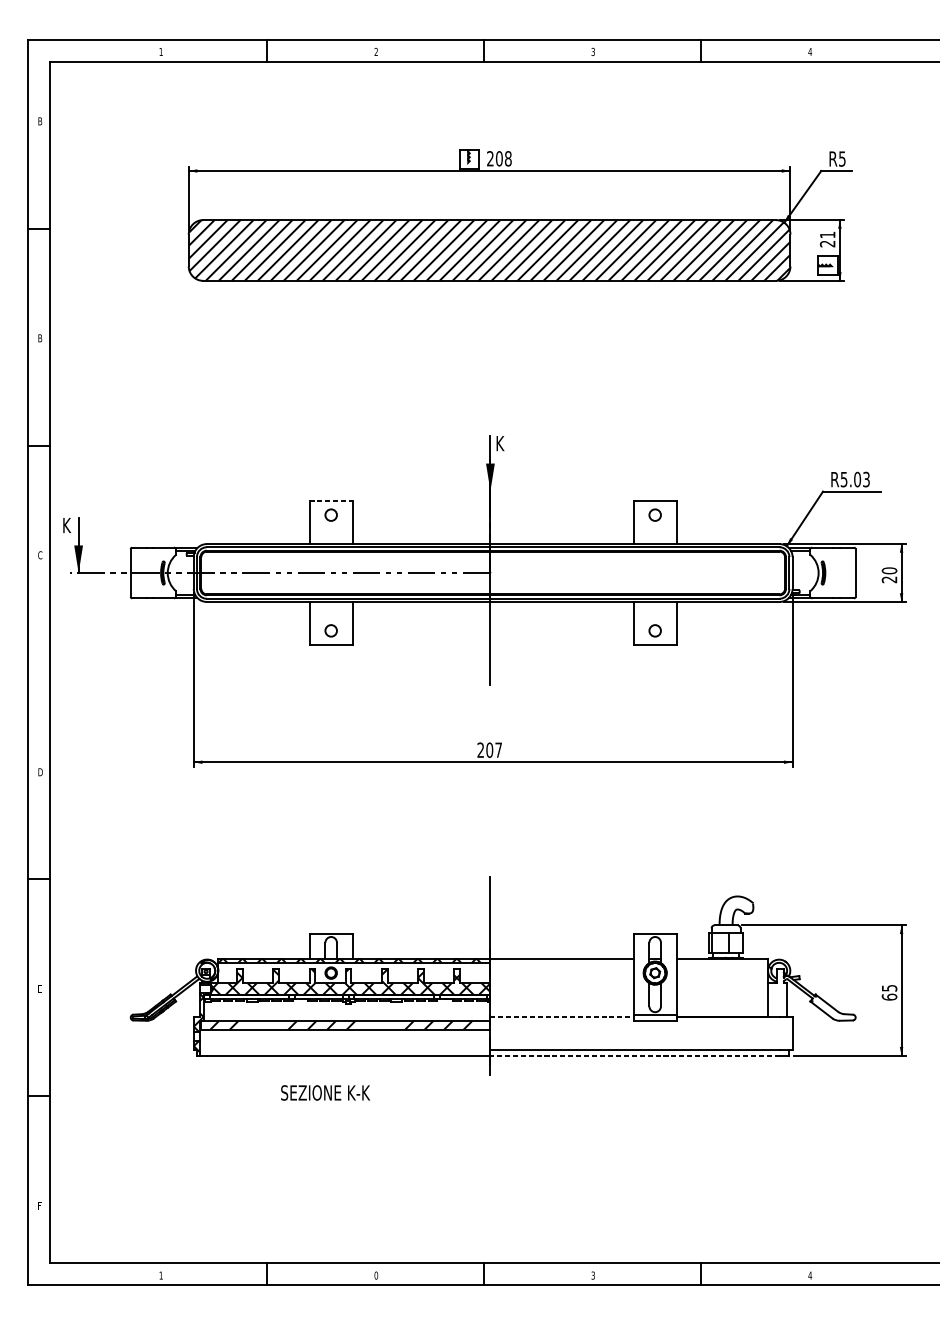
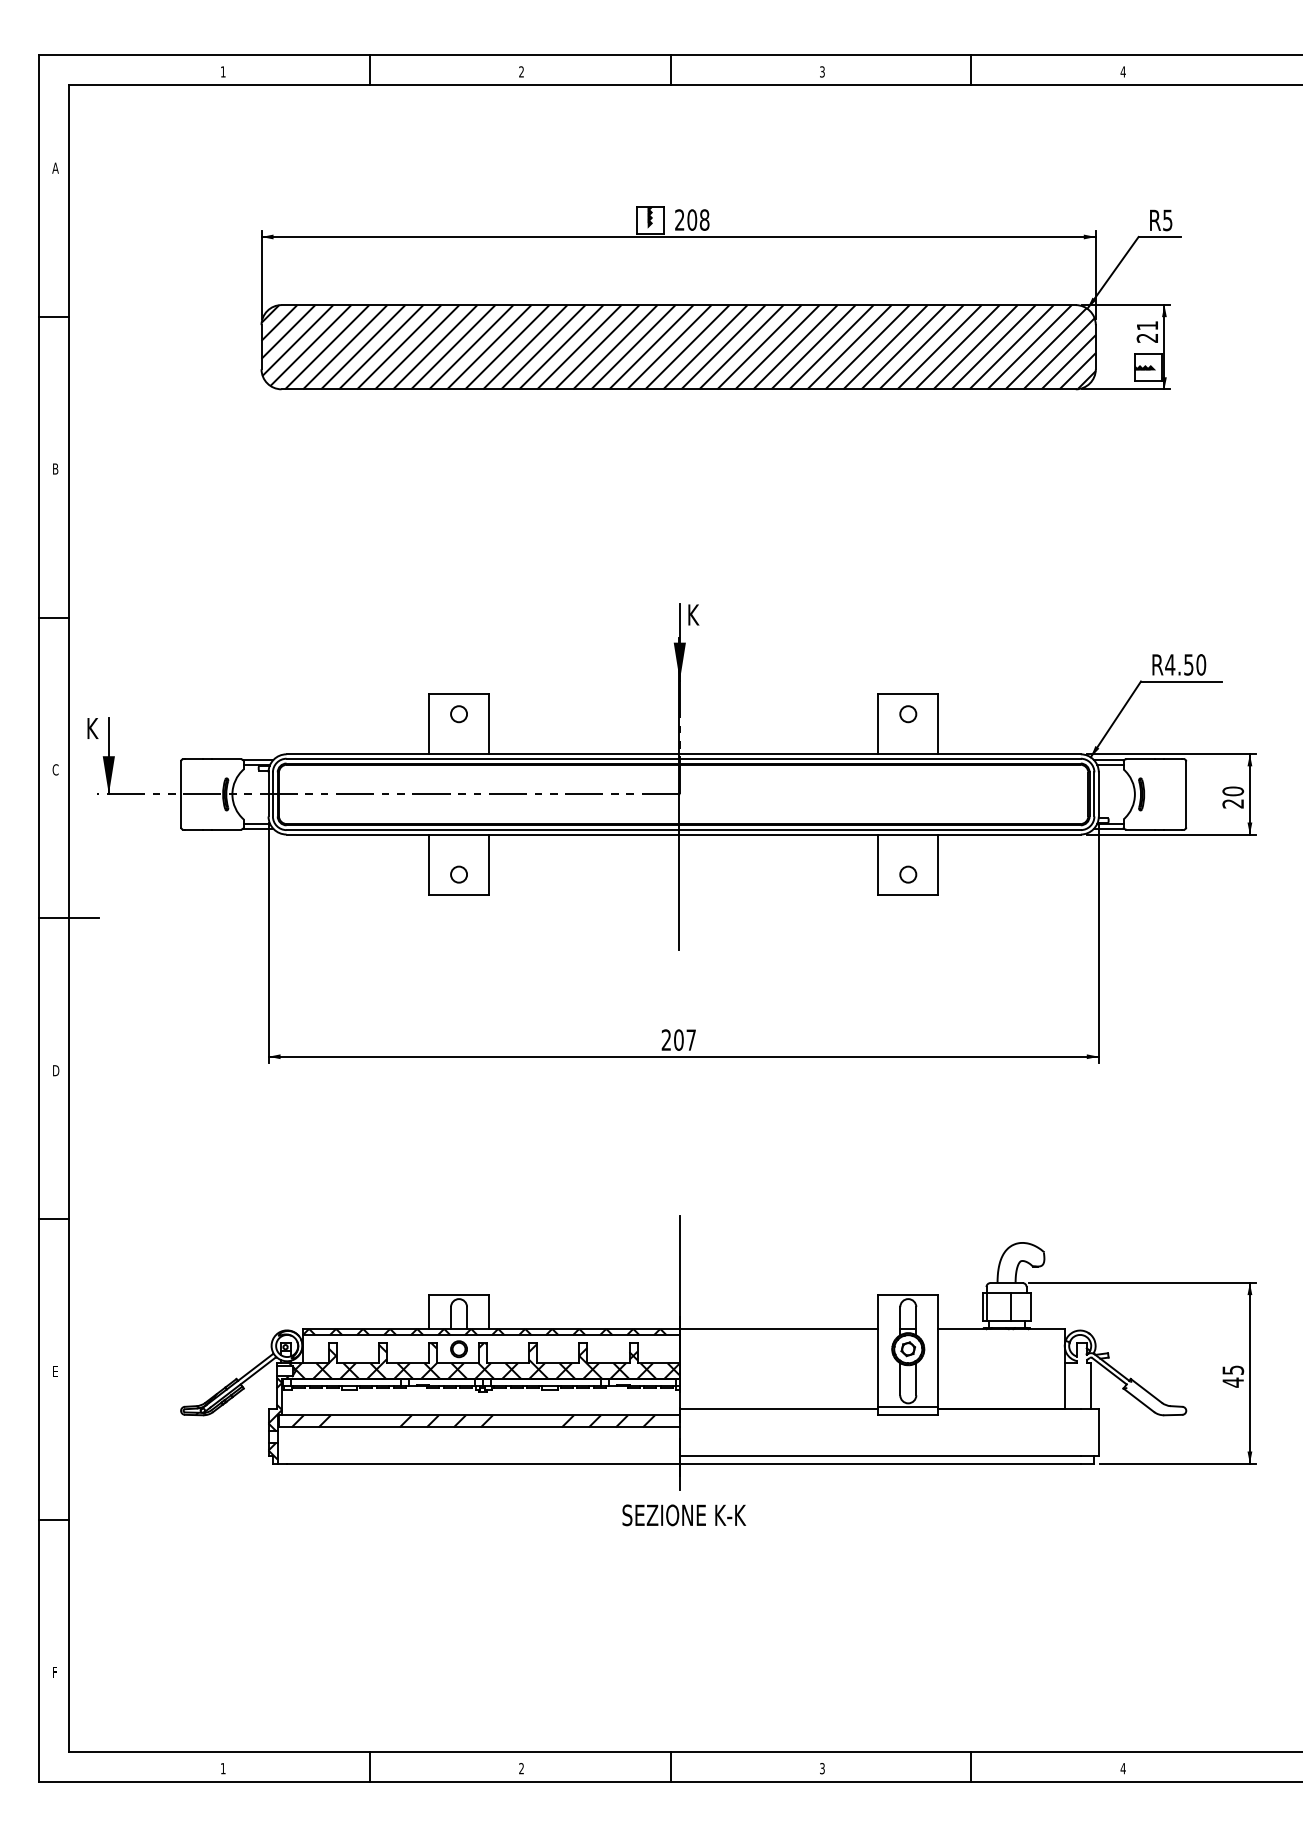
text: (40, 120) -> (55, 167), B -> A
text: (855, 479) -> (1185, 664), R5.03 -> R4.50
line: (331, 500) -> (459, 694), dashed -> solid
line: (49, 662) -> (68, 918), added
text: (889, 997) -> (1233, 1382), 65 -> 45
line: (562, 1016) -> (779, 1409), dashed -> solid
line: (634, 1055) -> (879, 1463), dashed -> solid
text: (325, 1093) -> (684, 1515), moved
text: (376, 1275) -> (521, 1768), 0 -> 2

